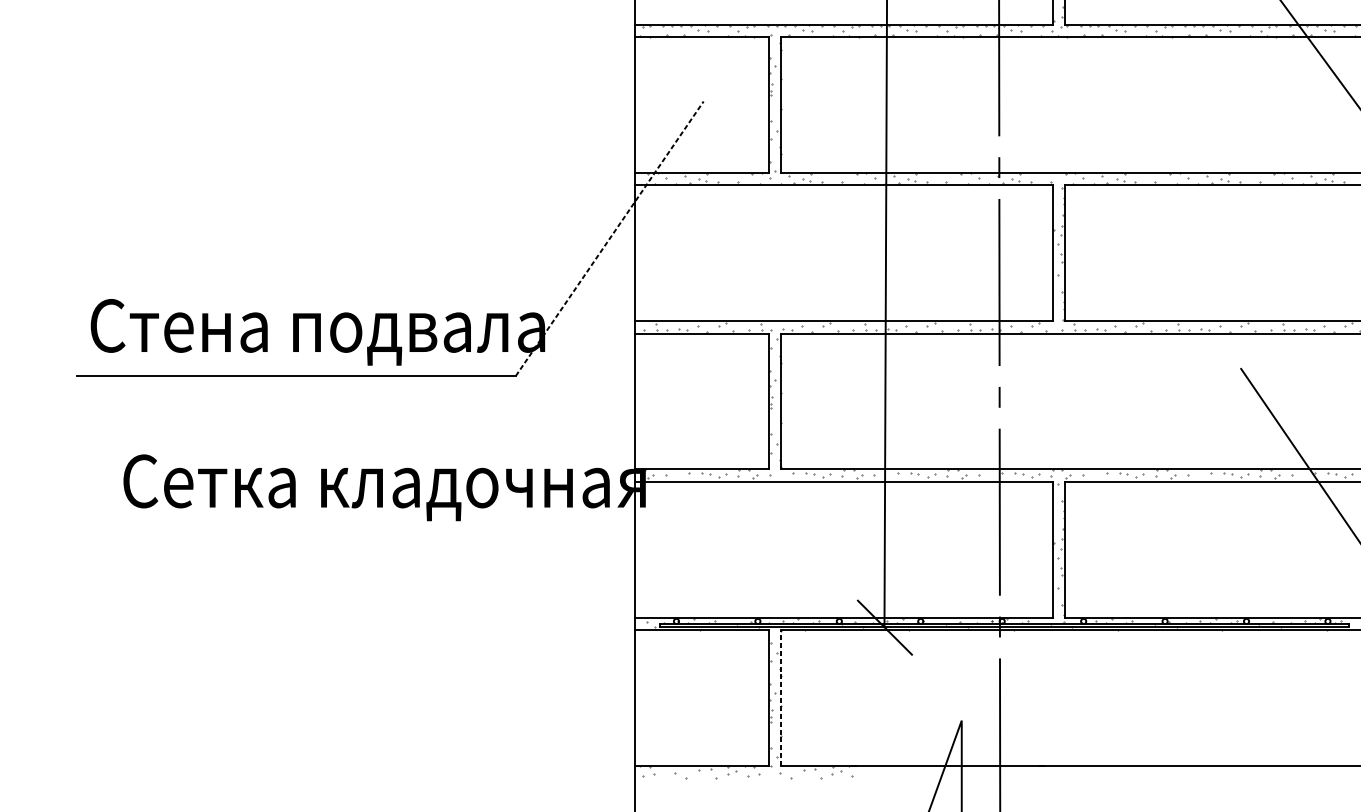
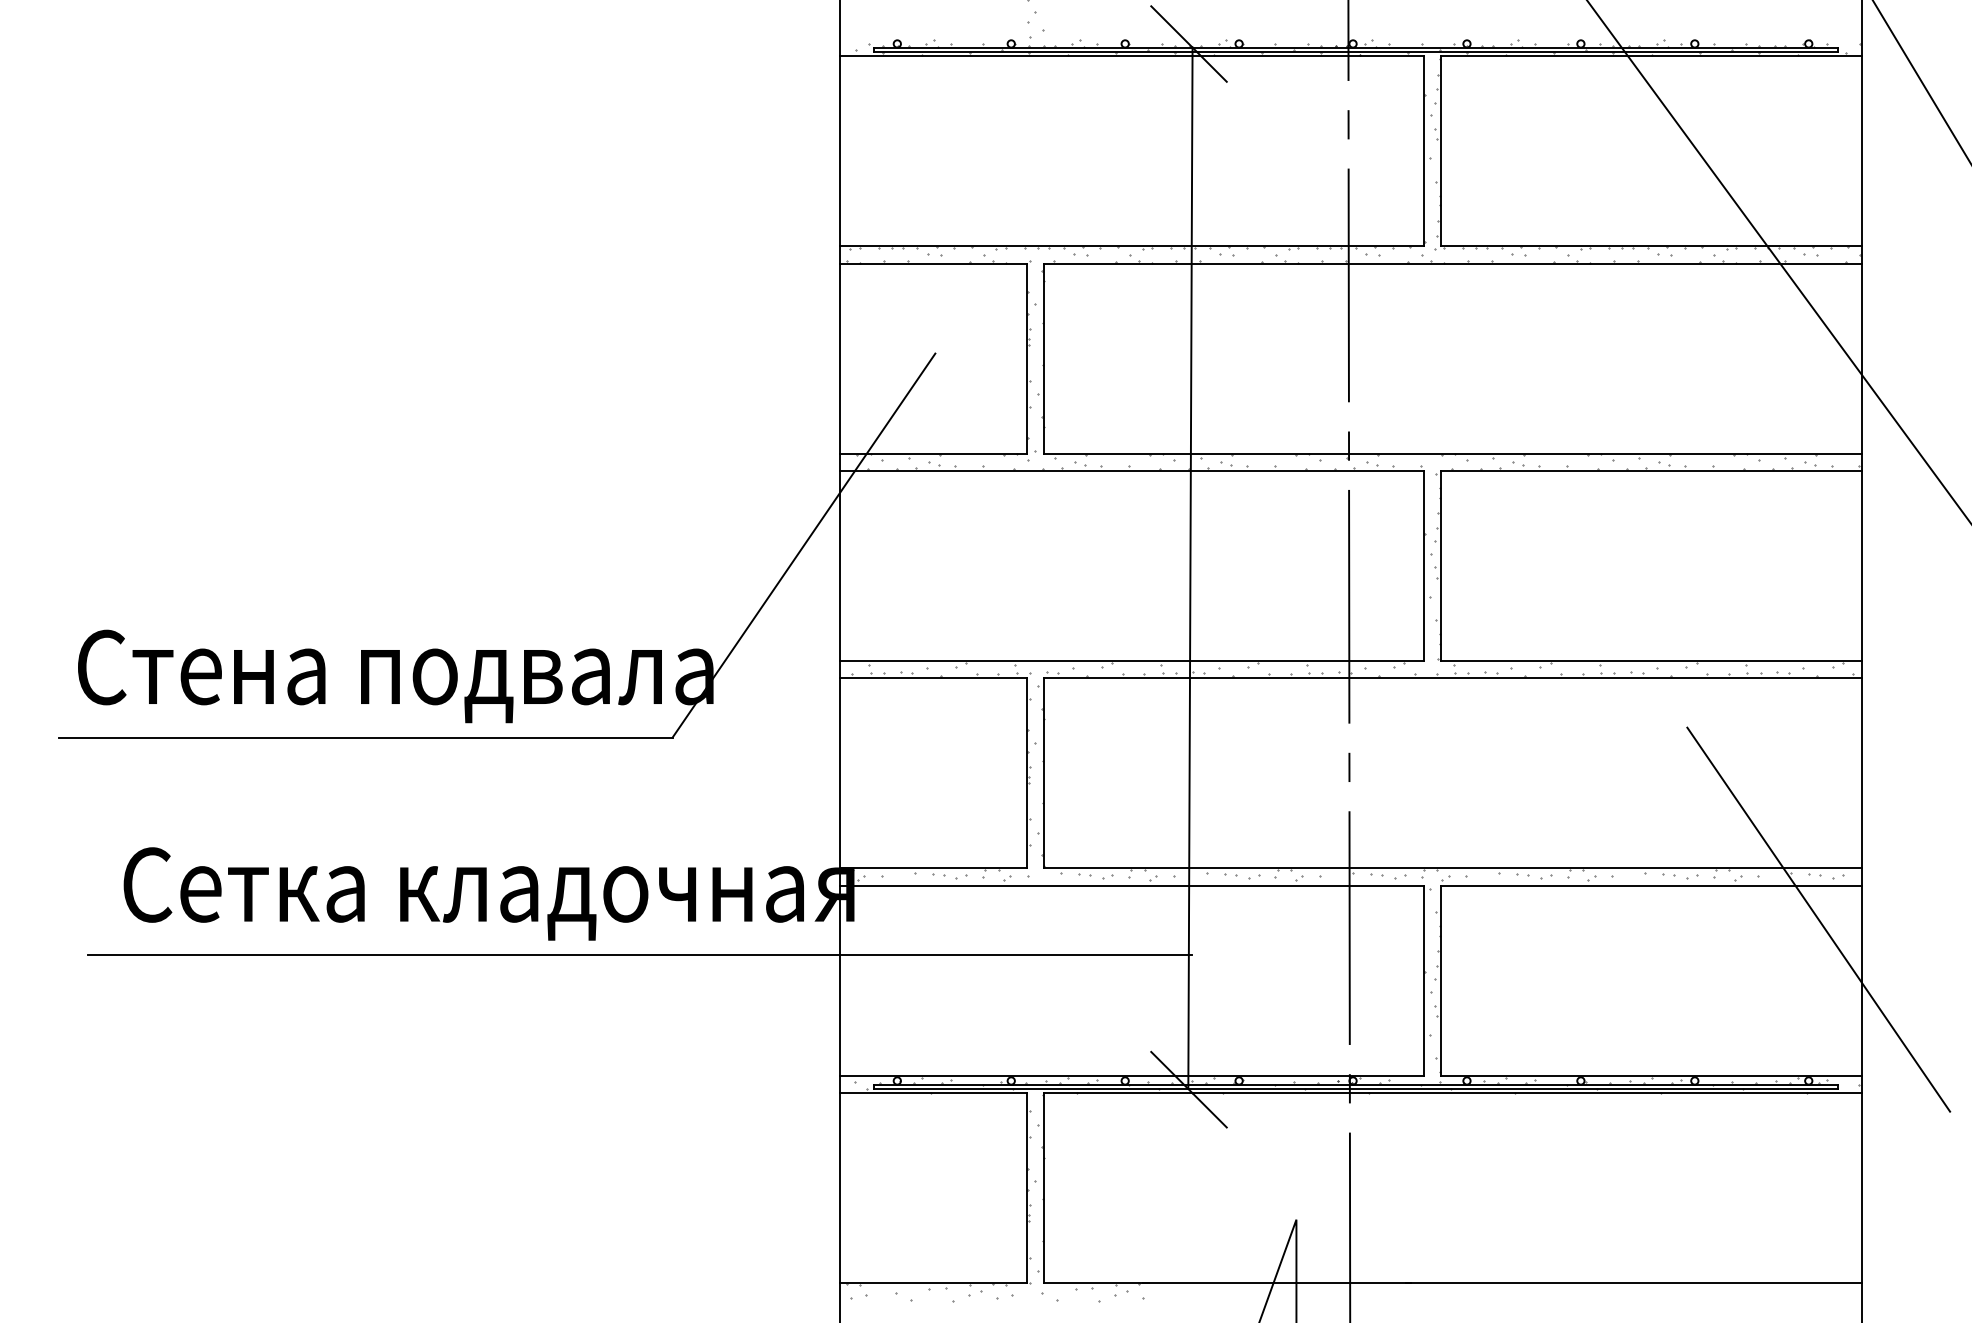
line: (609, 238) -> (803, 545), dashed -> solid
line: (492, 531) -> (640, 955), added
line: (781, 698) -> (1044, 1188), dashed -> solid

